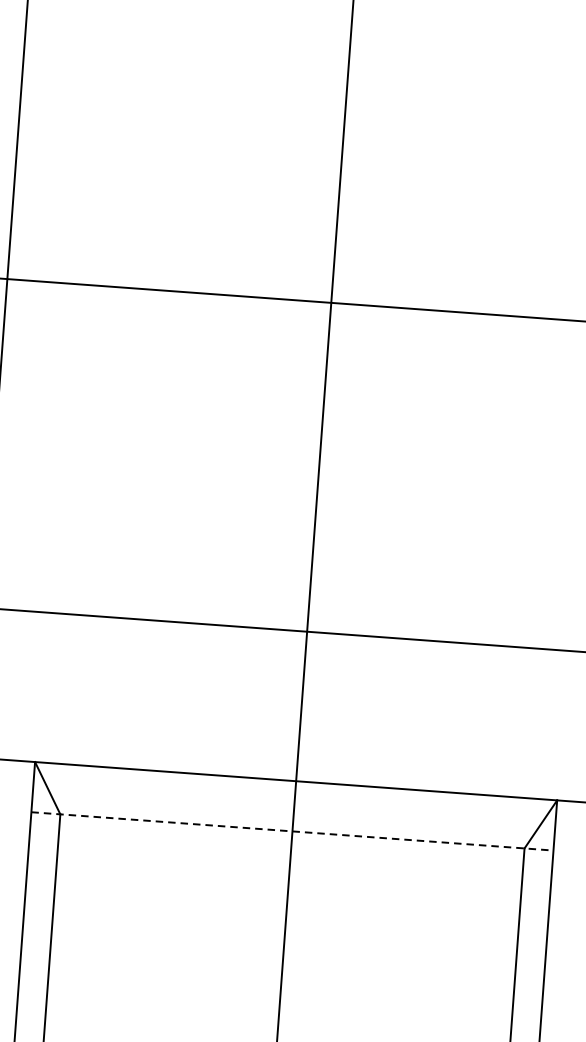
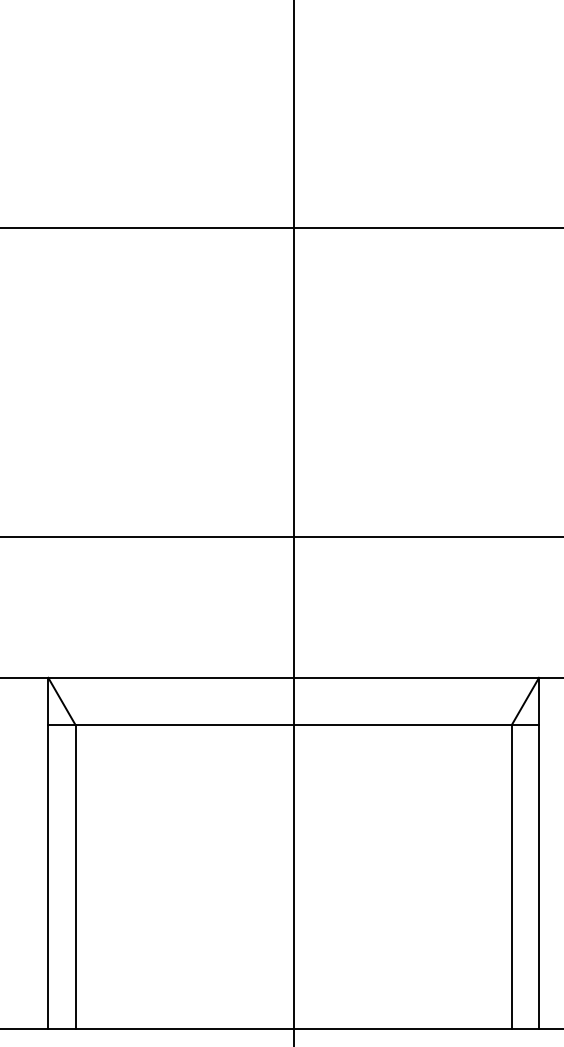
line: (293, 831) -> (294, 725), dashed -> solid

